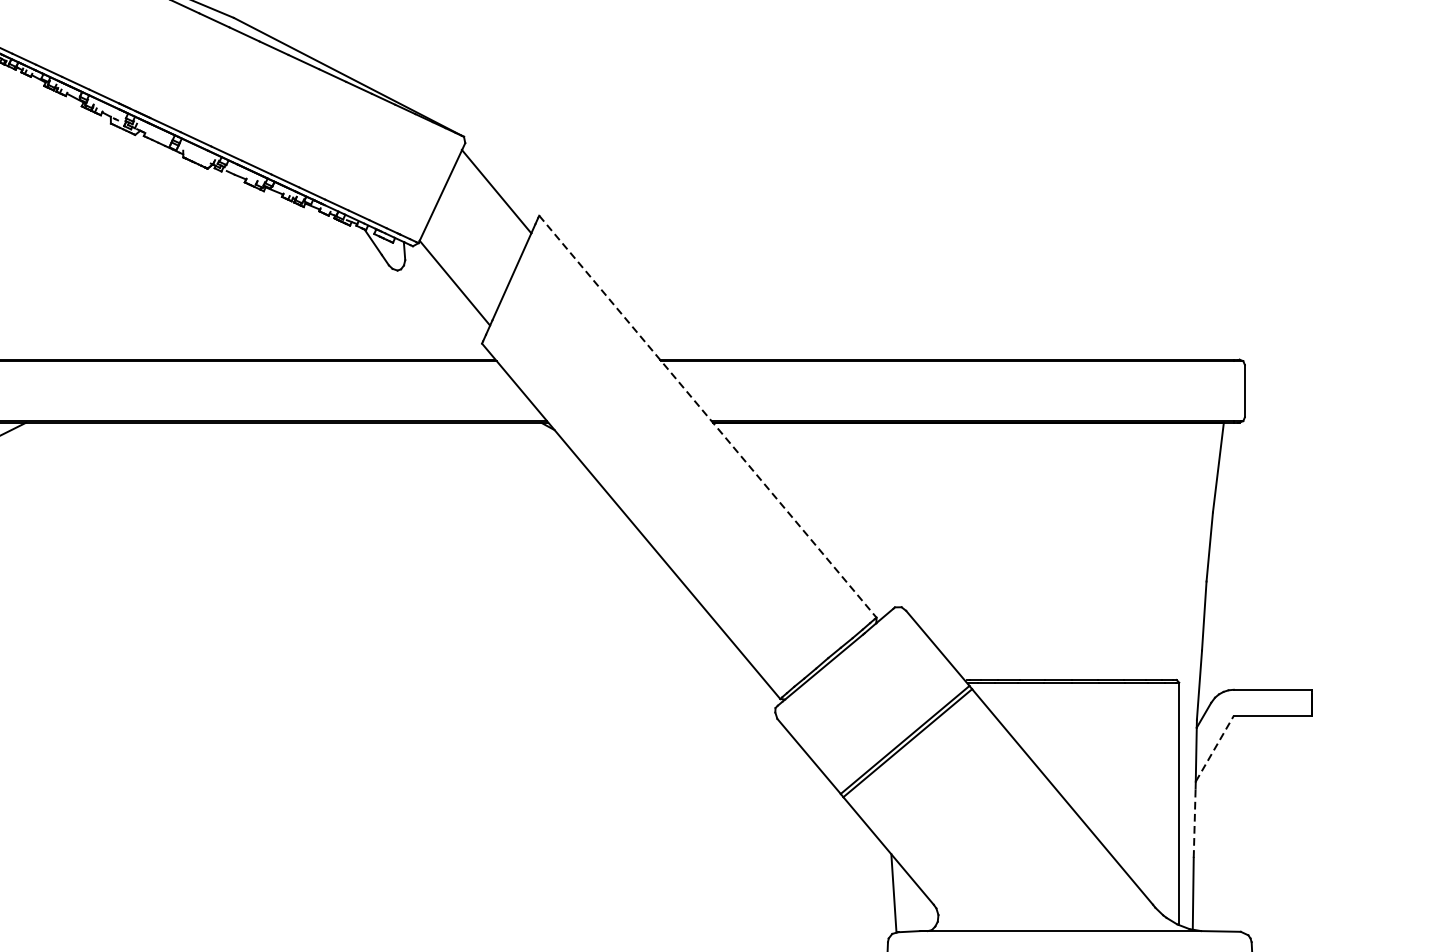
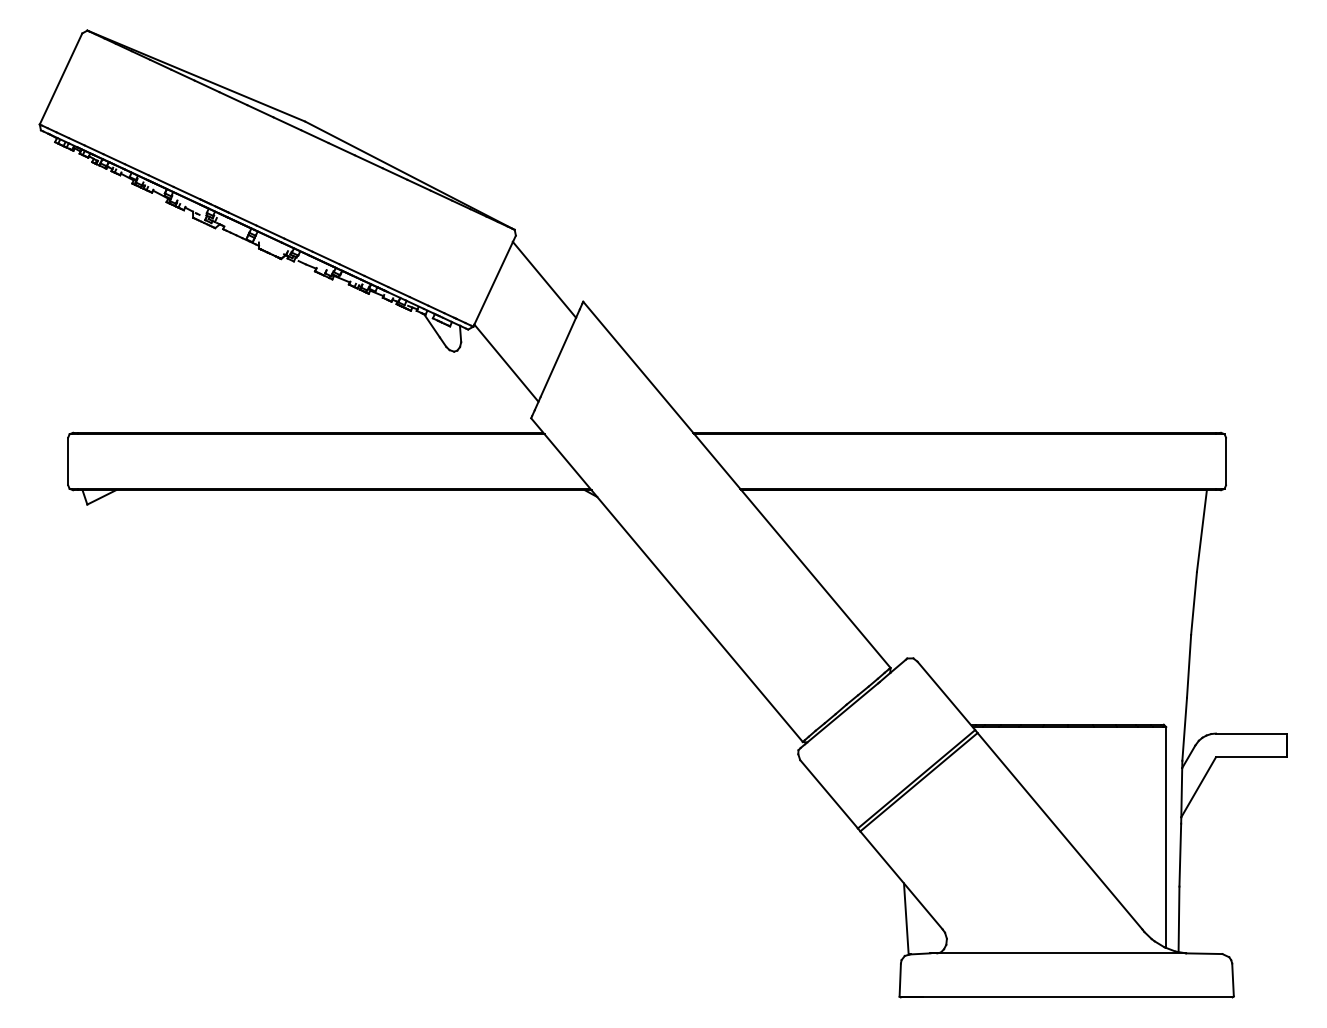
line: (708, 417) -> (737, 485), dashed -> solid
line: (1214, 748) -> (1198, 787), dashed -> solid
line: (1194, 822) -> (1180, 854), dashed -> solid

